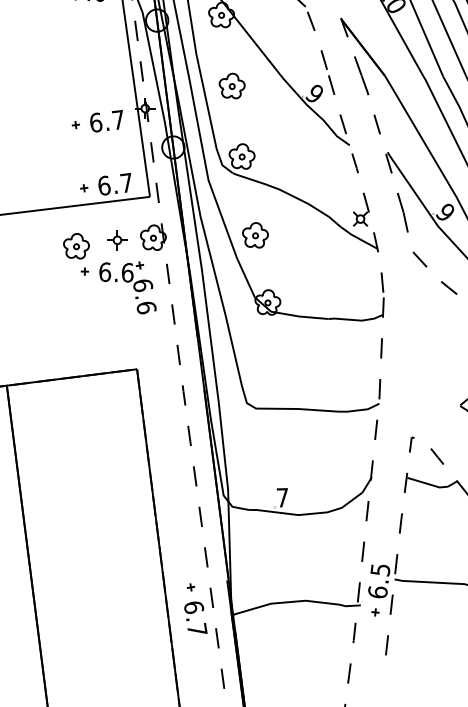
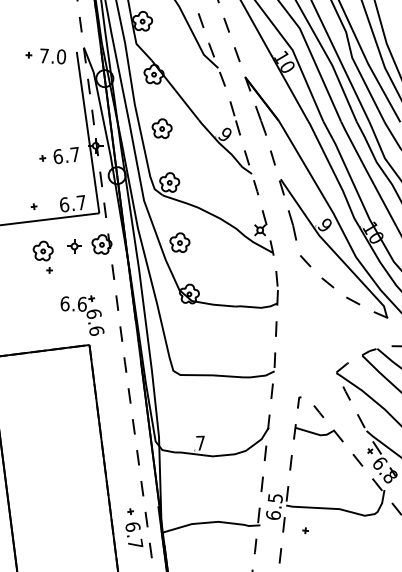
part: (83, 187) -> (33, 206), moved
part: (127, 287) -> (82, 315), moved
part: (375, 612) -> (305, 530), moved

